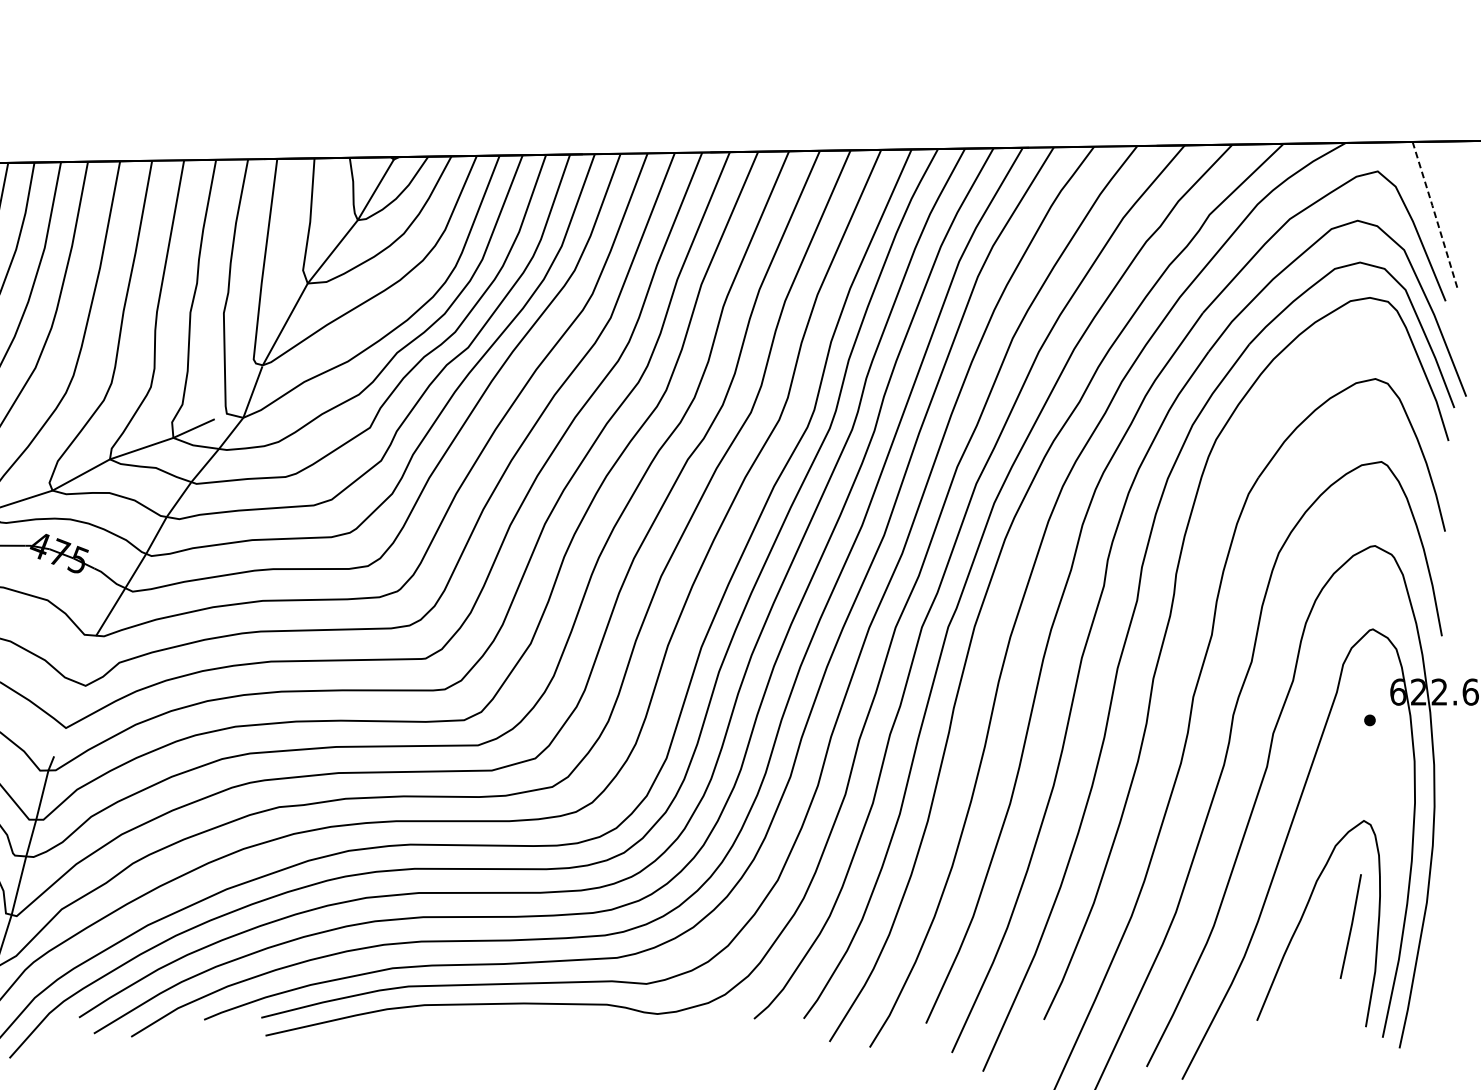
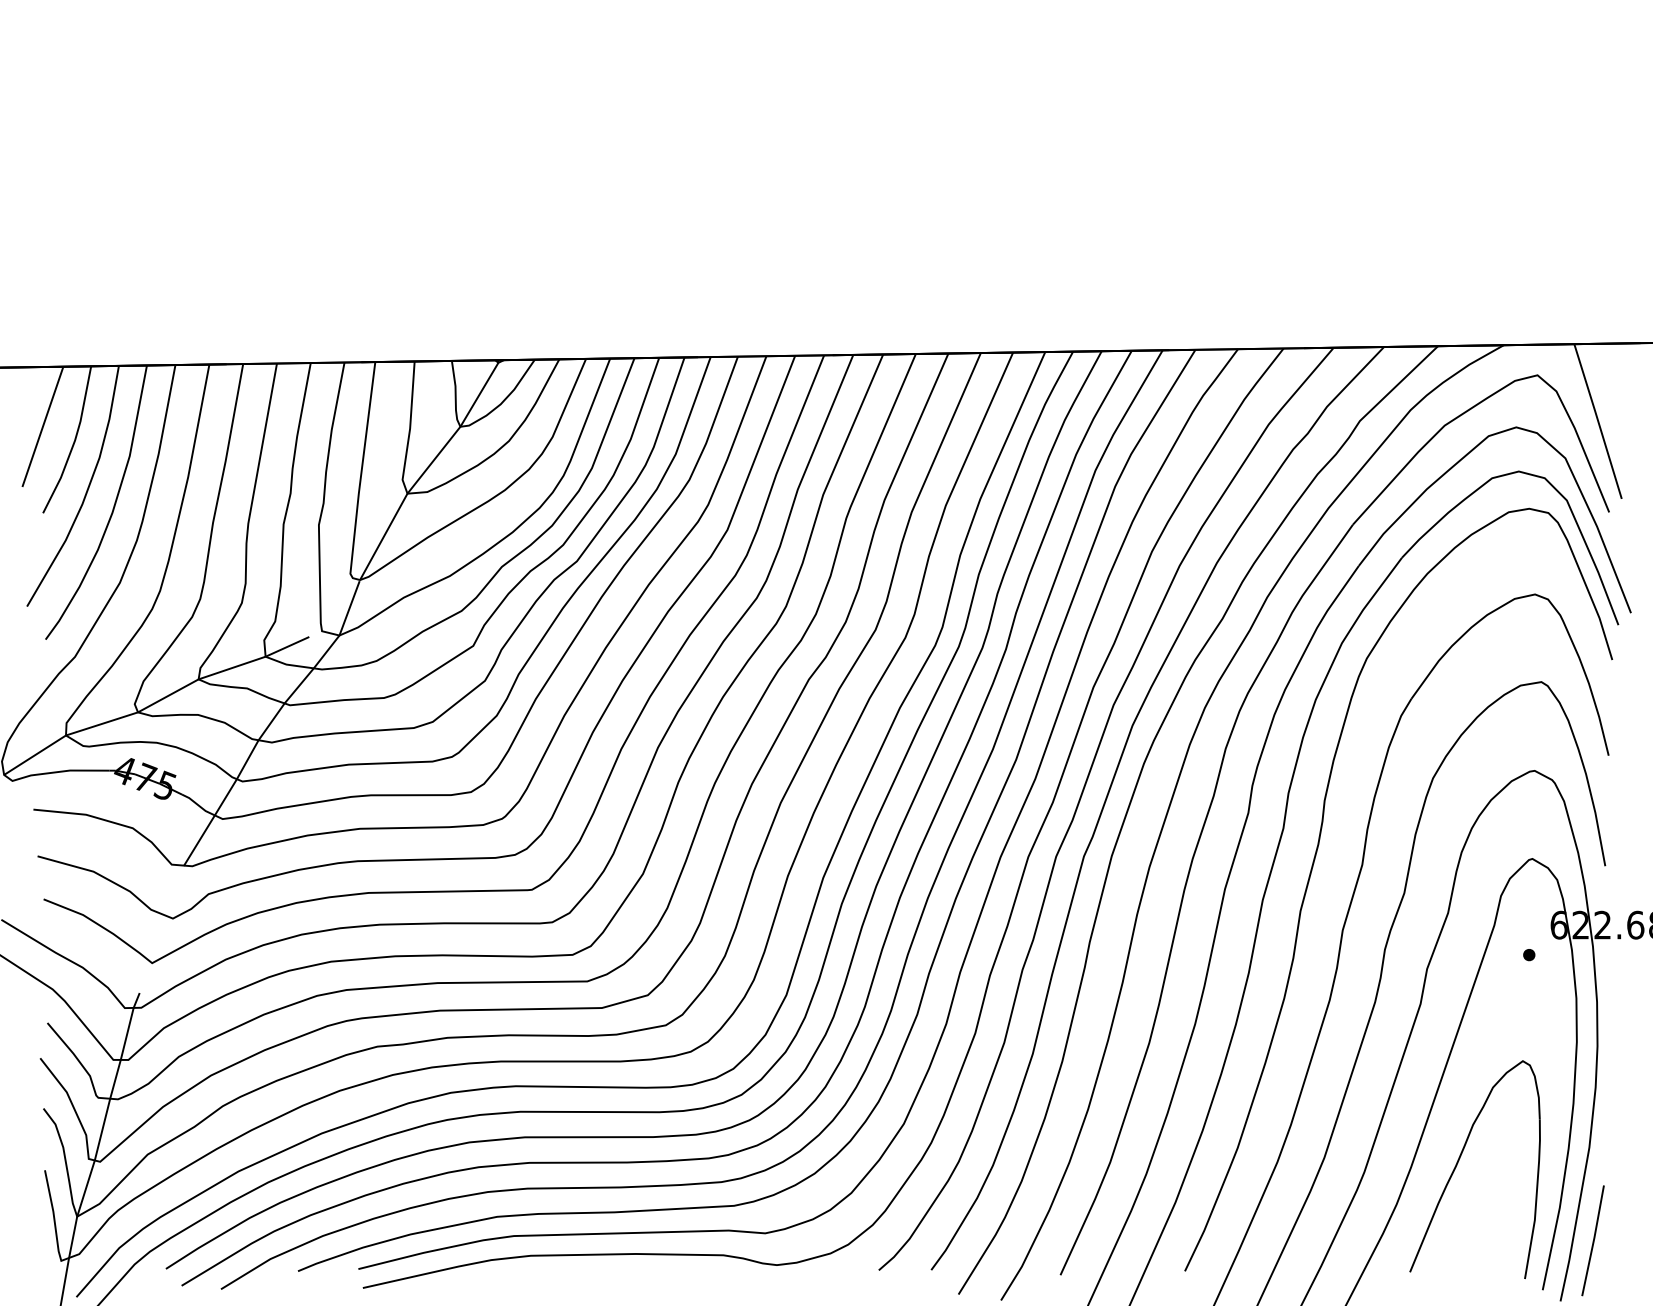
line: (1435, 214) -> (1598, 420), dashed -> solid
line: (1351, 926) -> (1593, 1240), moved

